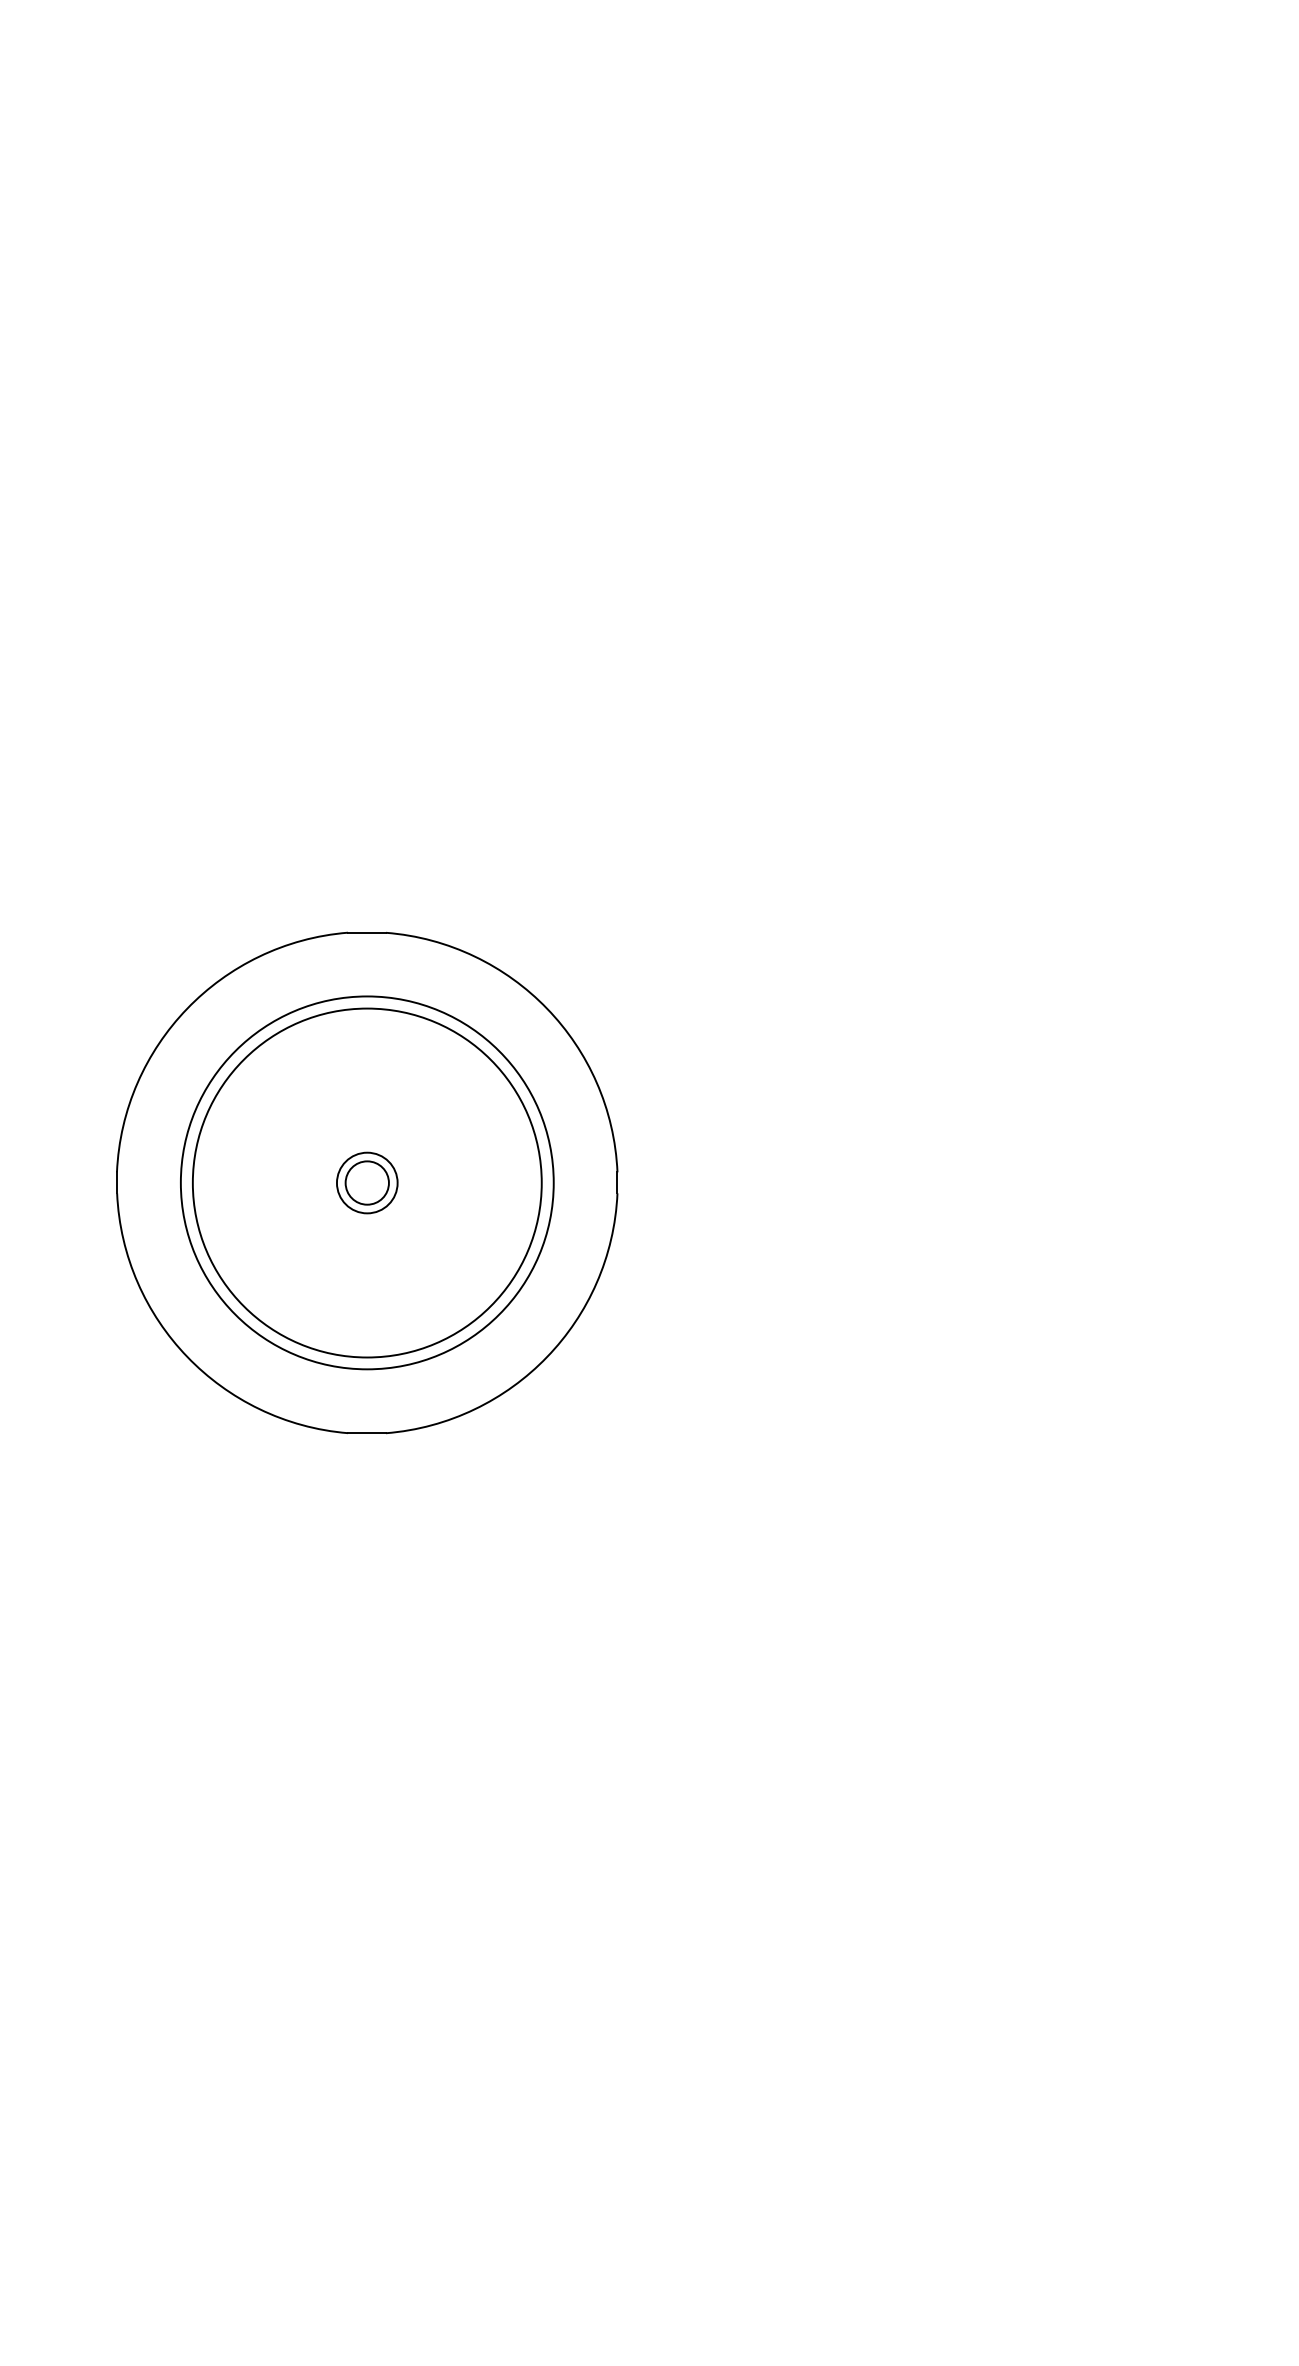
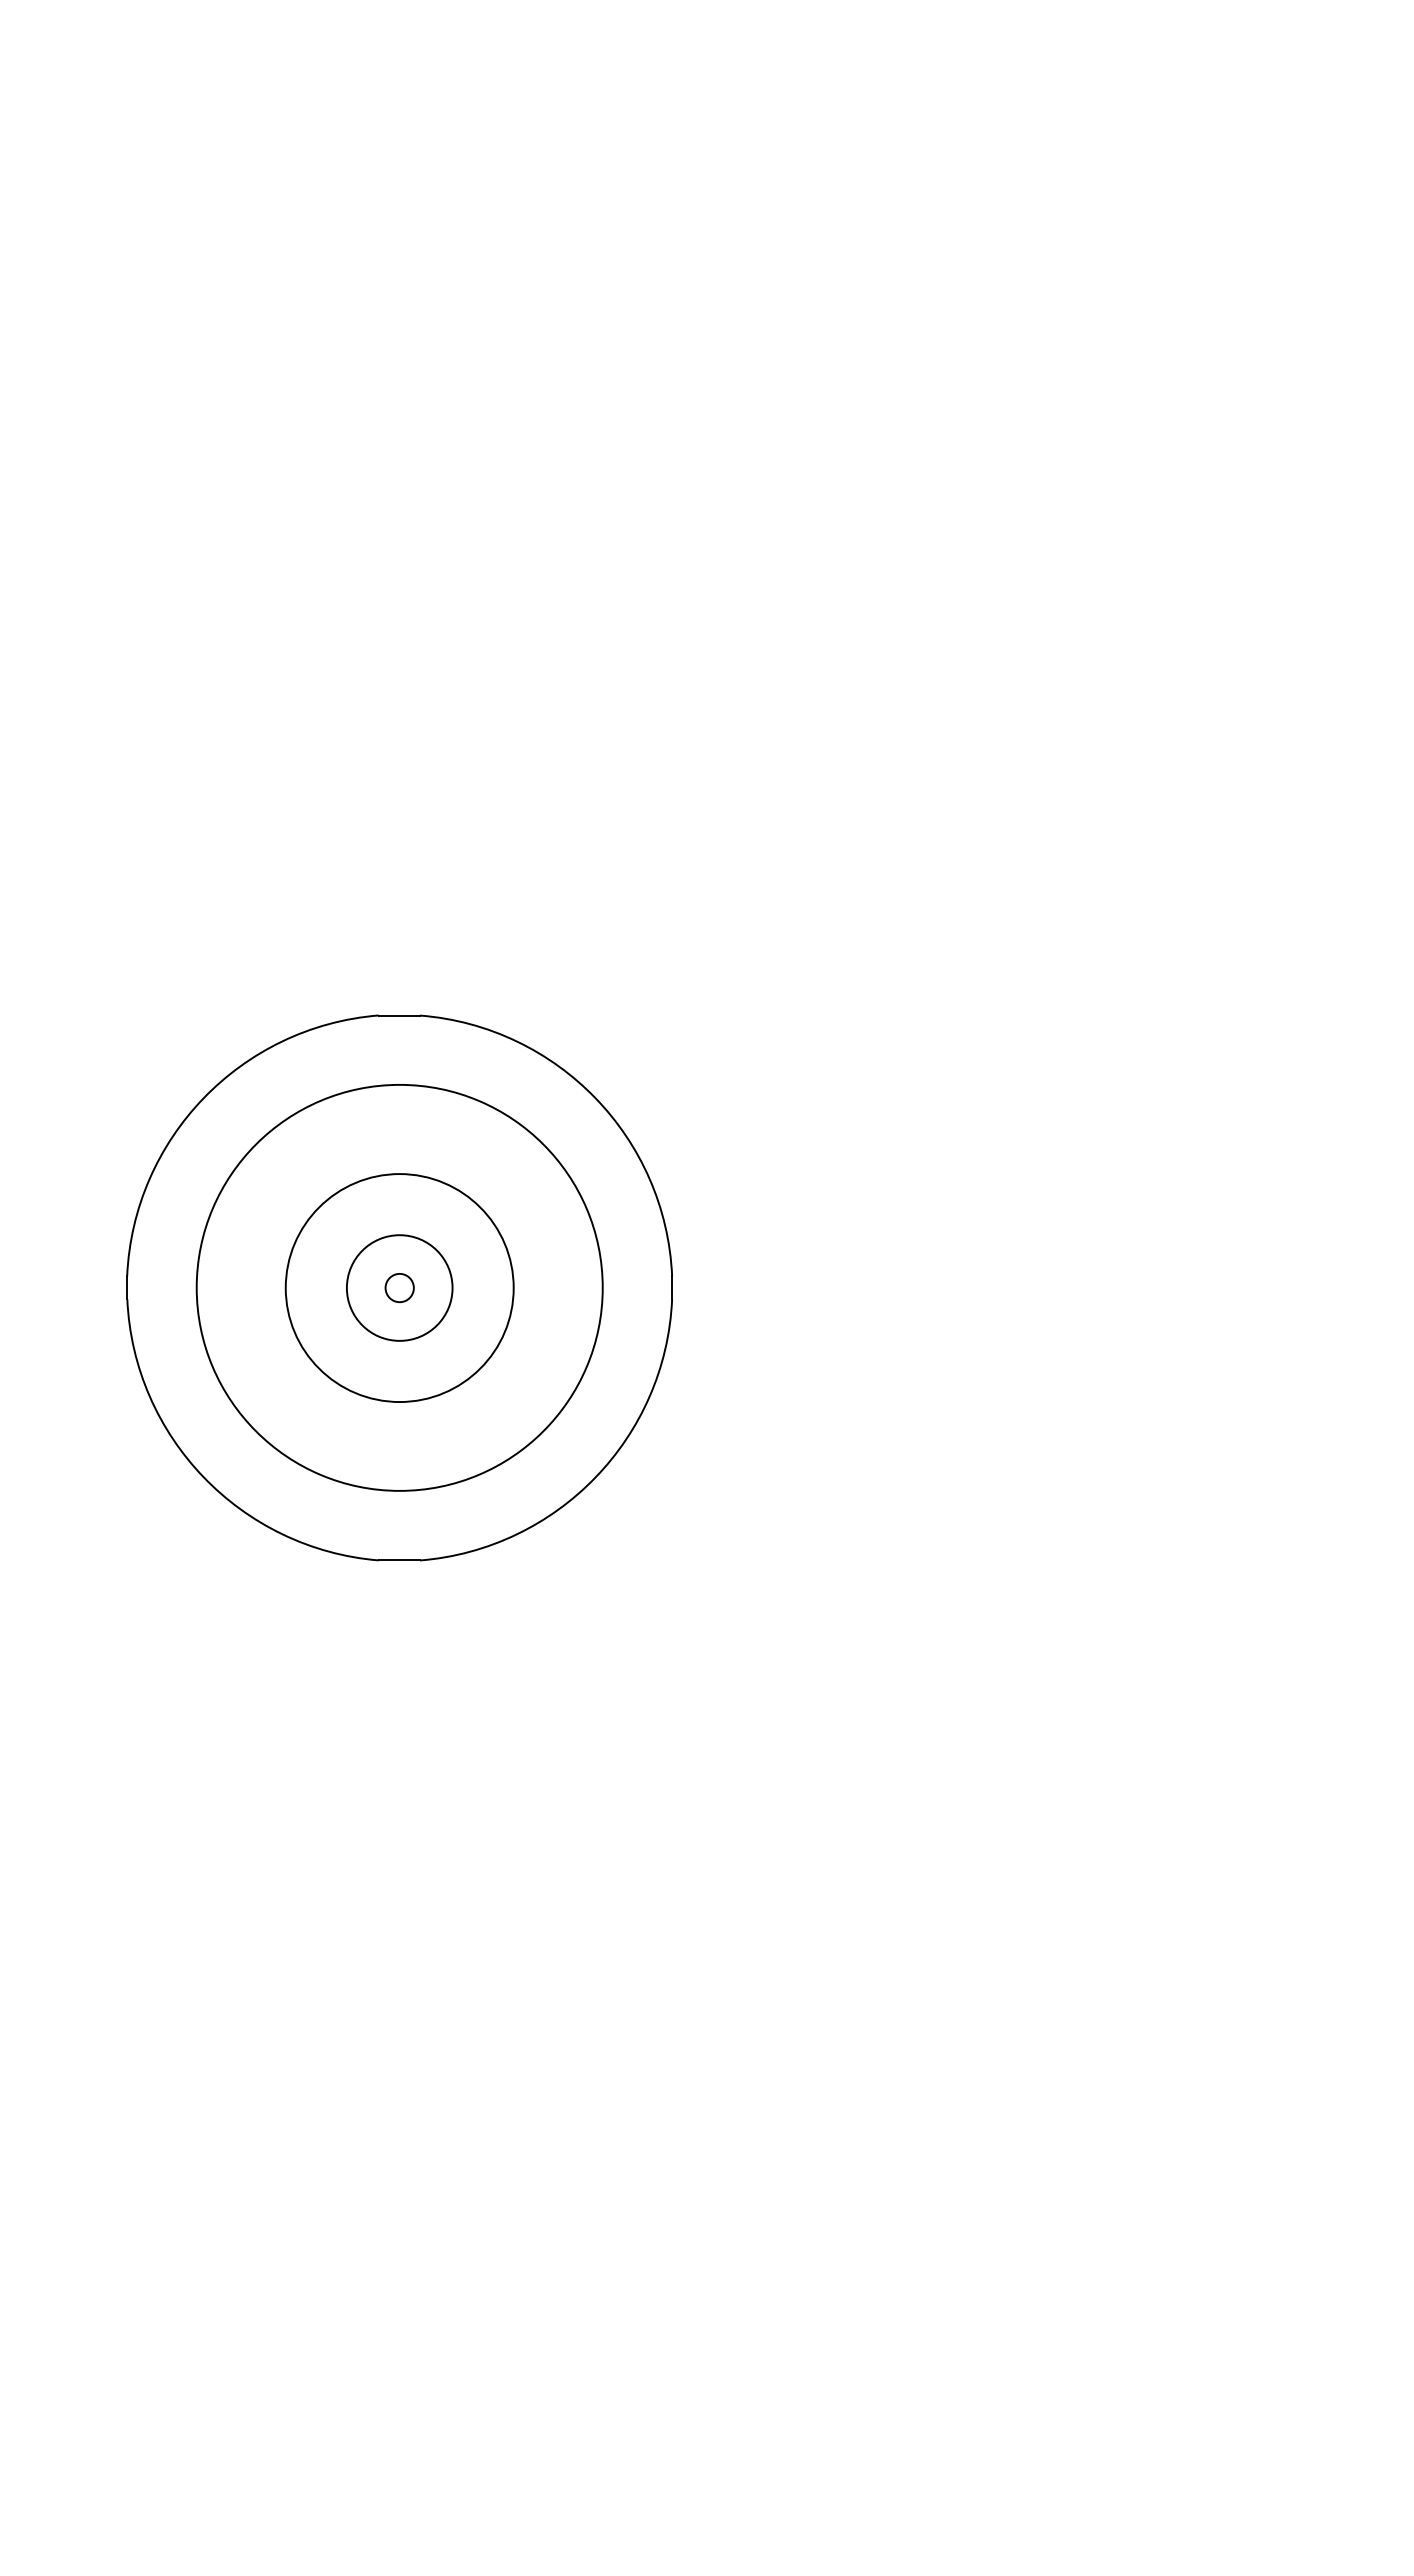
circle: (367, 1182) -> (399, 1287), size x0.6
circle: (367, 1183) -> (399, 1288), size x0.6
circle: (367, 1183) -> (399, 1288), size x1.6

